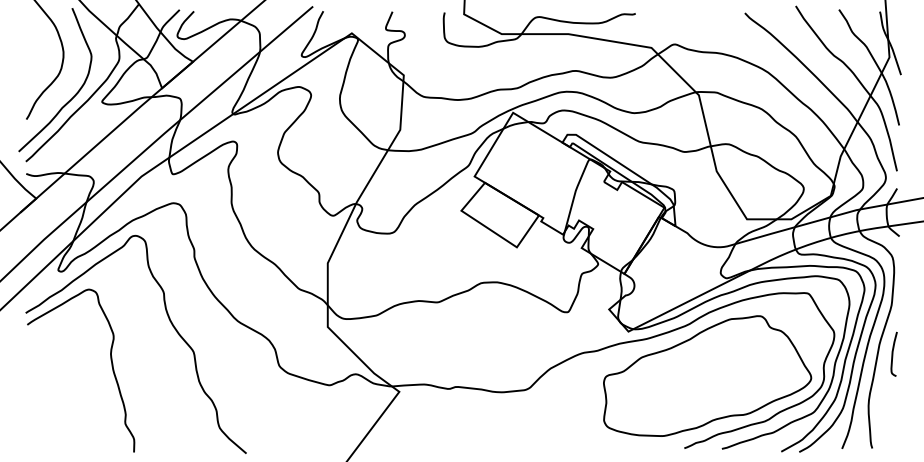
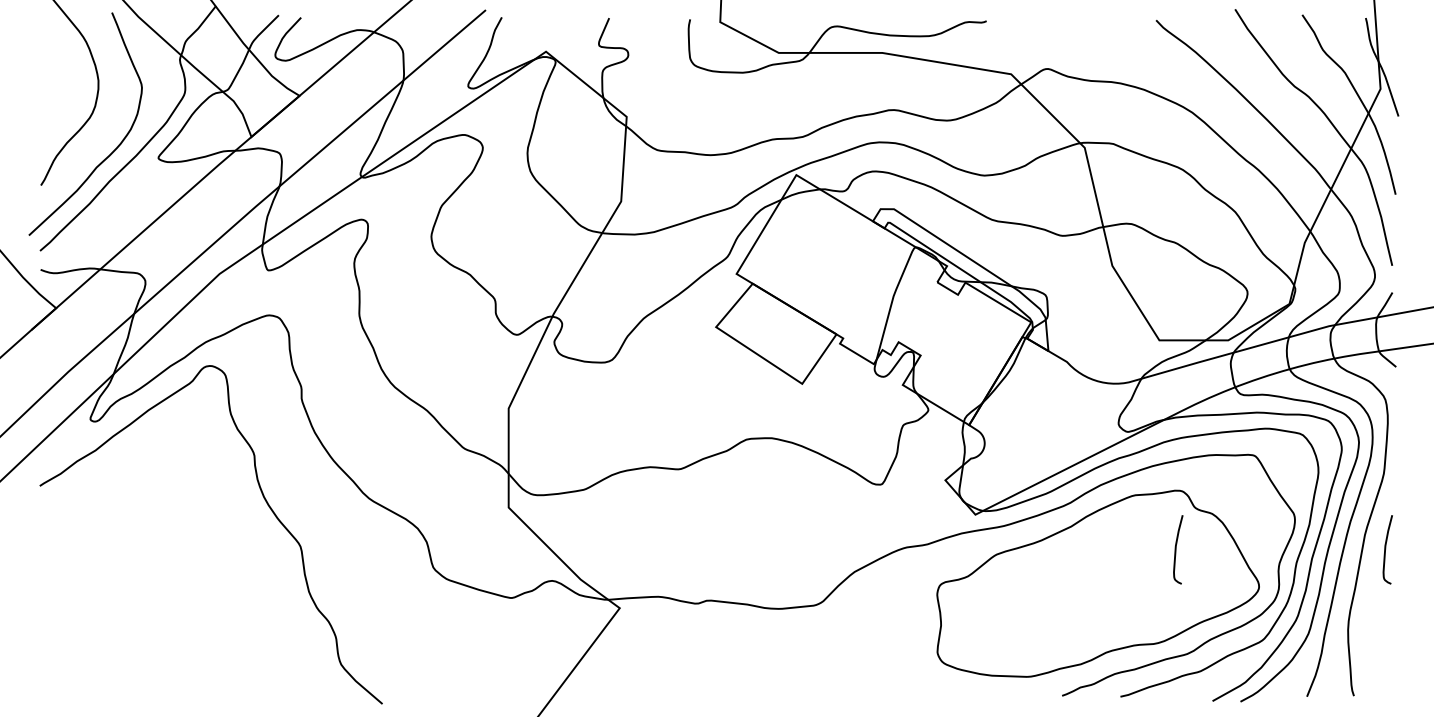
curve: (758, 353) -> (1177, 548), added
curve: (111, 366) -> (172, 568), removed

